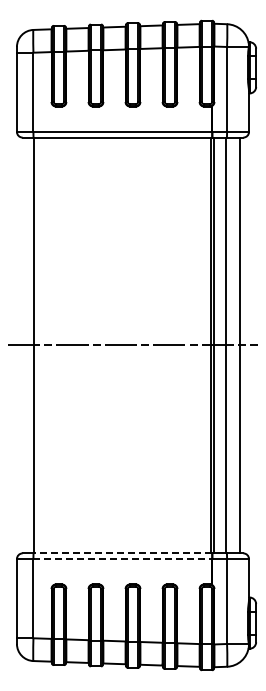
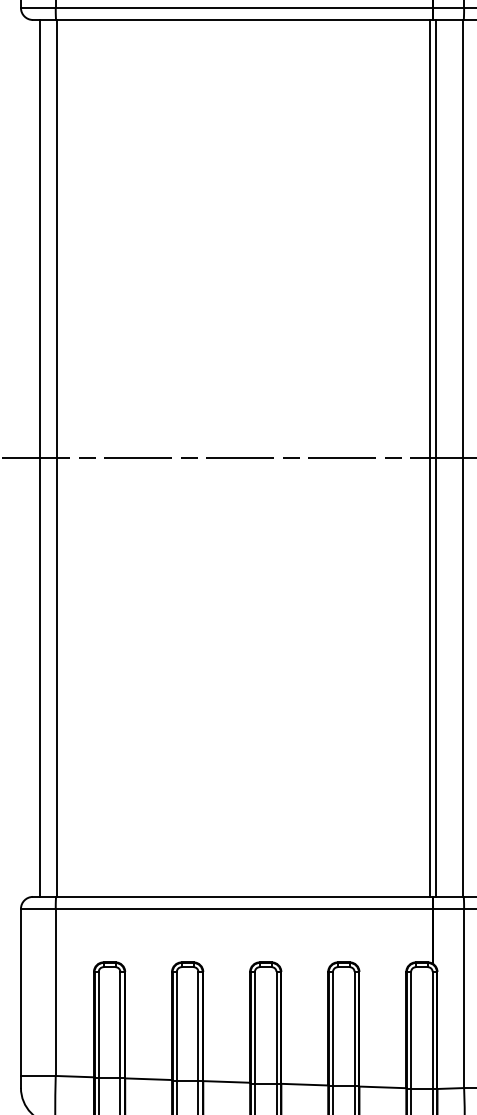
line: (25, 345) -> (38, 458), added
line: (122, 553) -> (243, 897), dashed -> solid
line: (123, 559) -> (245, 909), dashed -> solid

